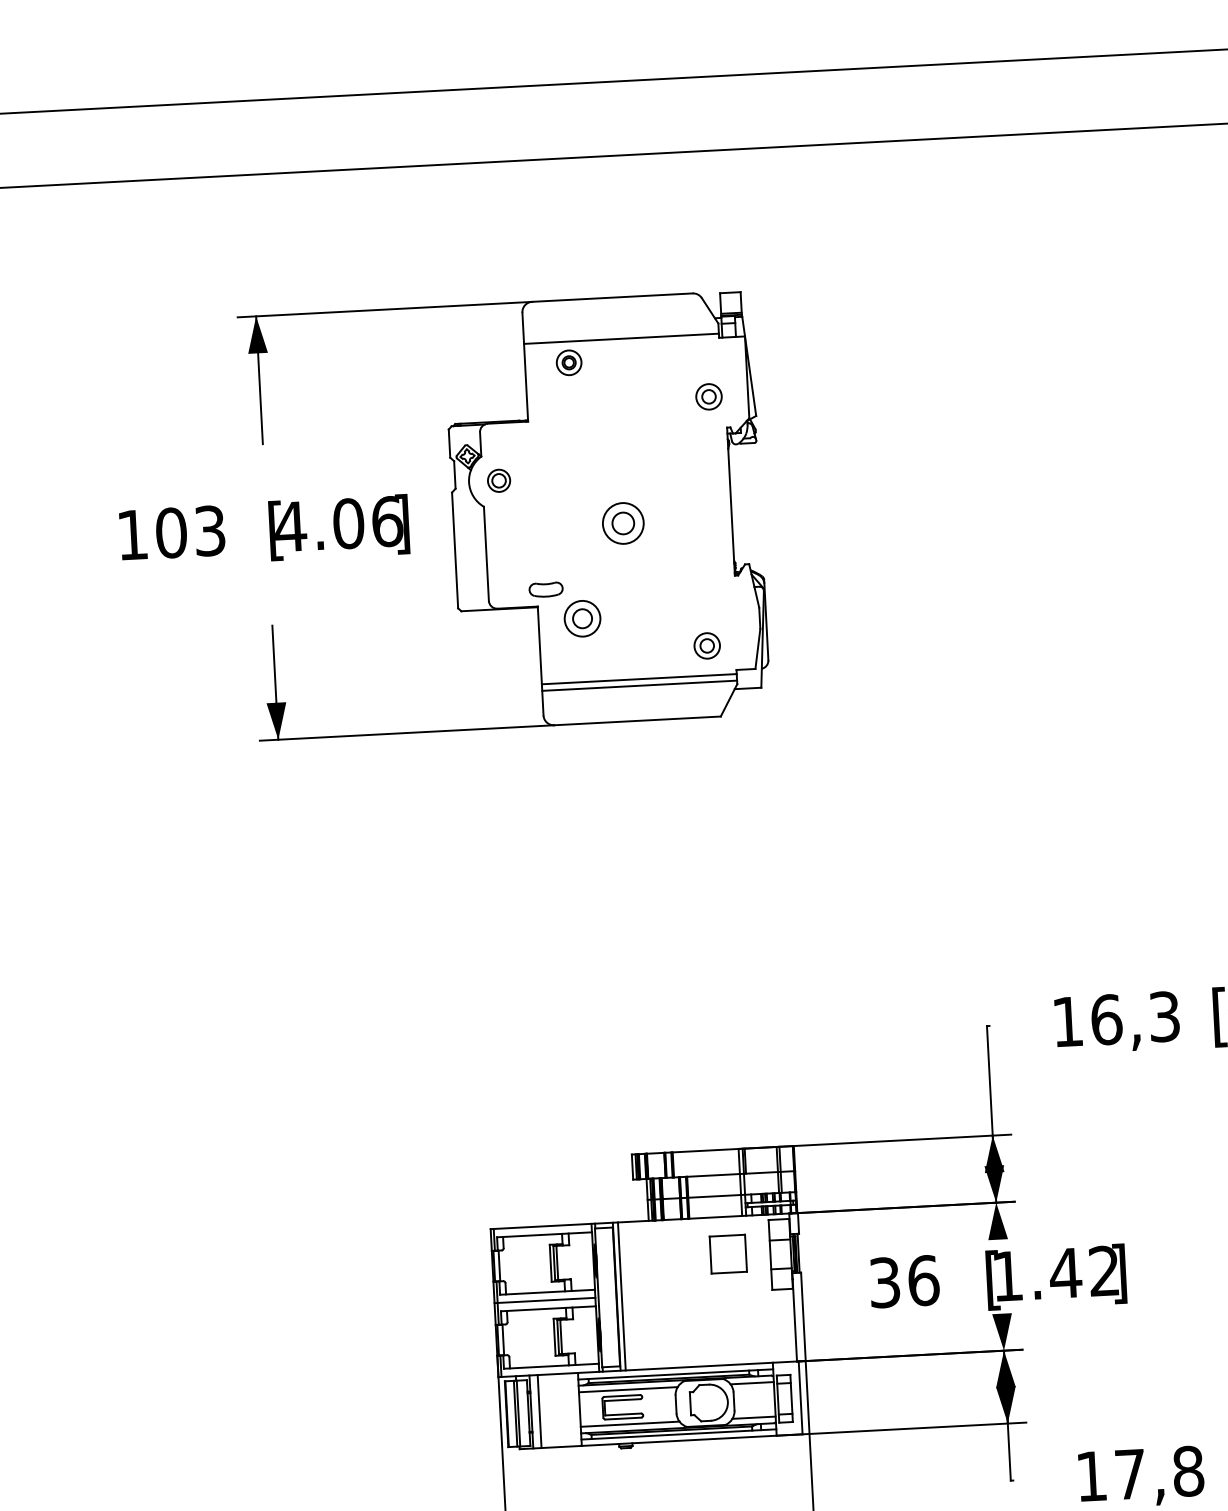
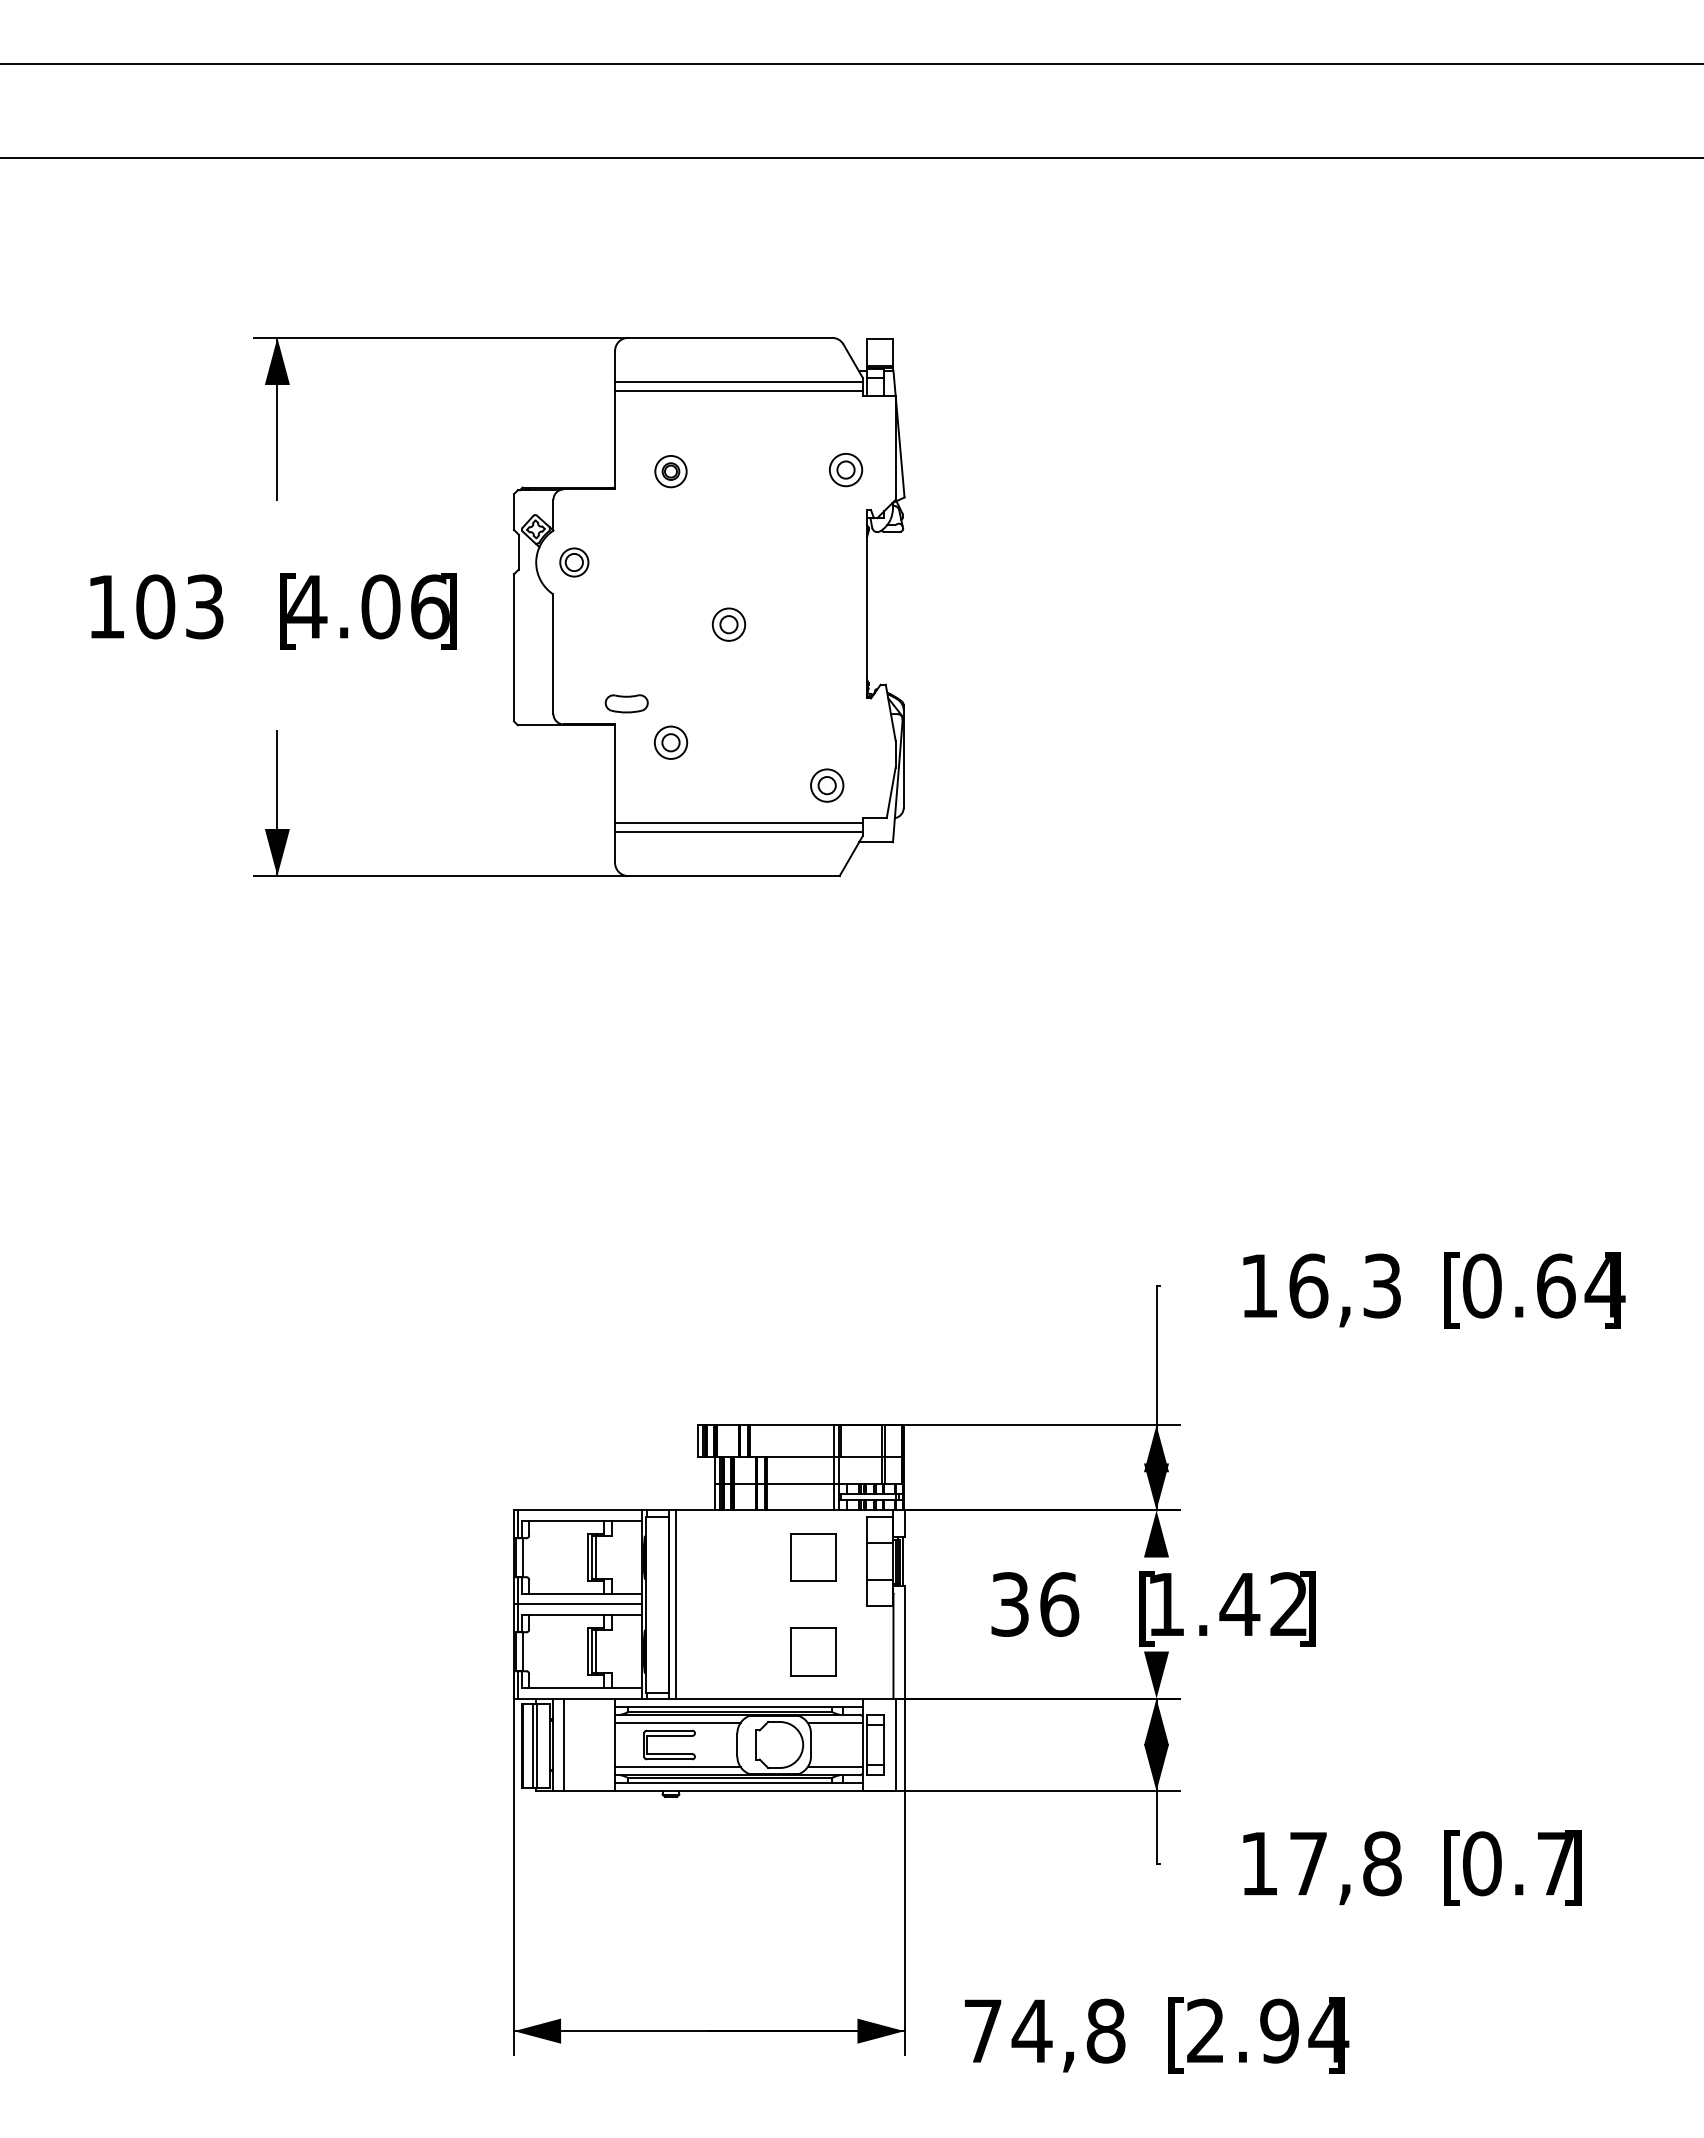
line: (620, 332) -> (738, 382), added
part: (568, 362) -> (670, 471), moved
part: (622, 523) -> (728, 624), size x0.62
part: (582, 618) -> (670, 742), size x0.71
part: (732, 1327) -> (813, 1651), added

